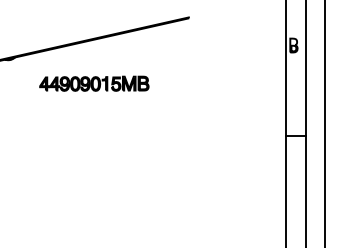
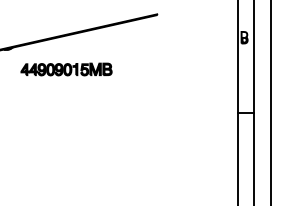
part: (94, 83) -> (66, 69), moved

